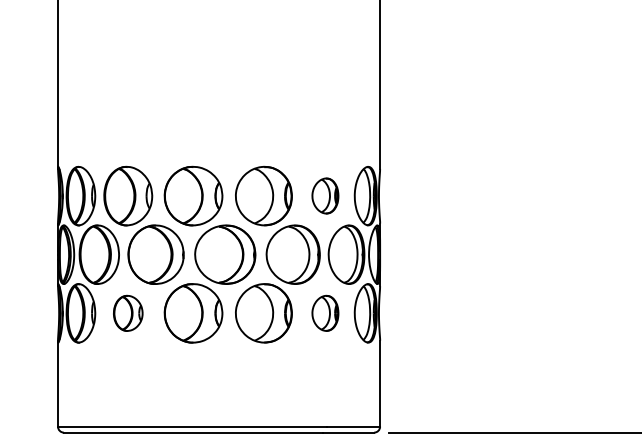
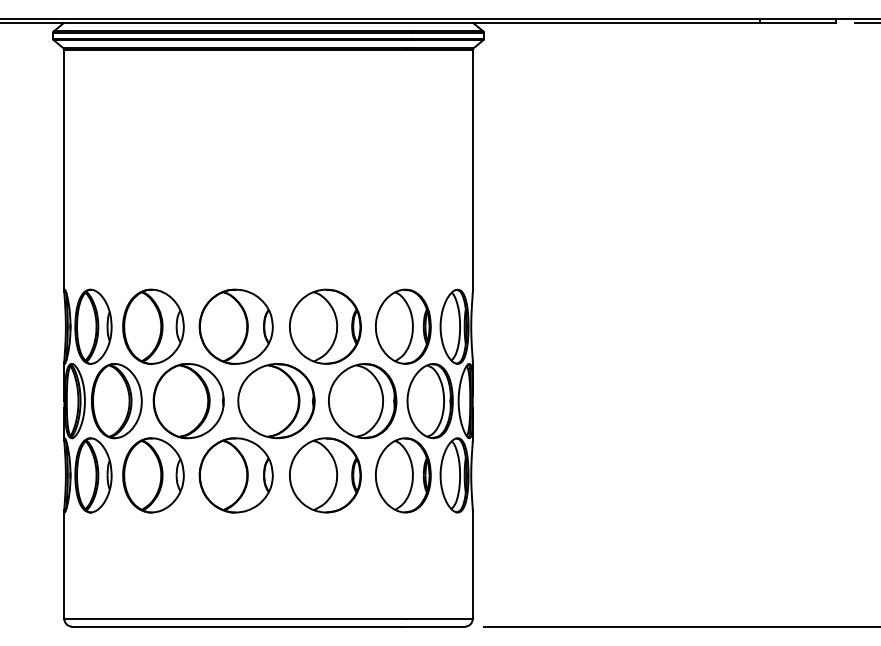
part: (325, 195) -> (403, 326), size x1.67
part: (128, 313) -> (153, 475), size x1.67
part: (325, 313) -> (403, 475), size x1.67

